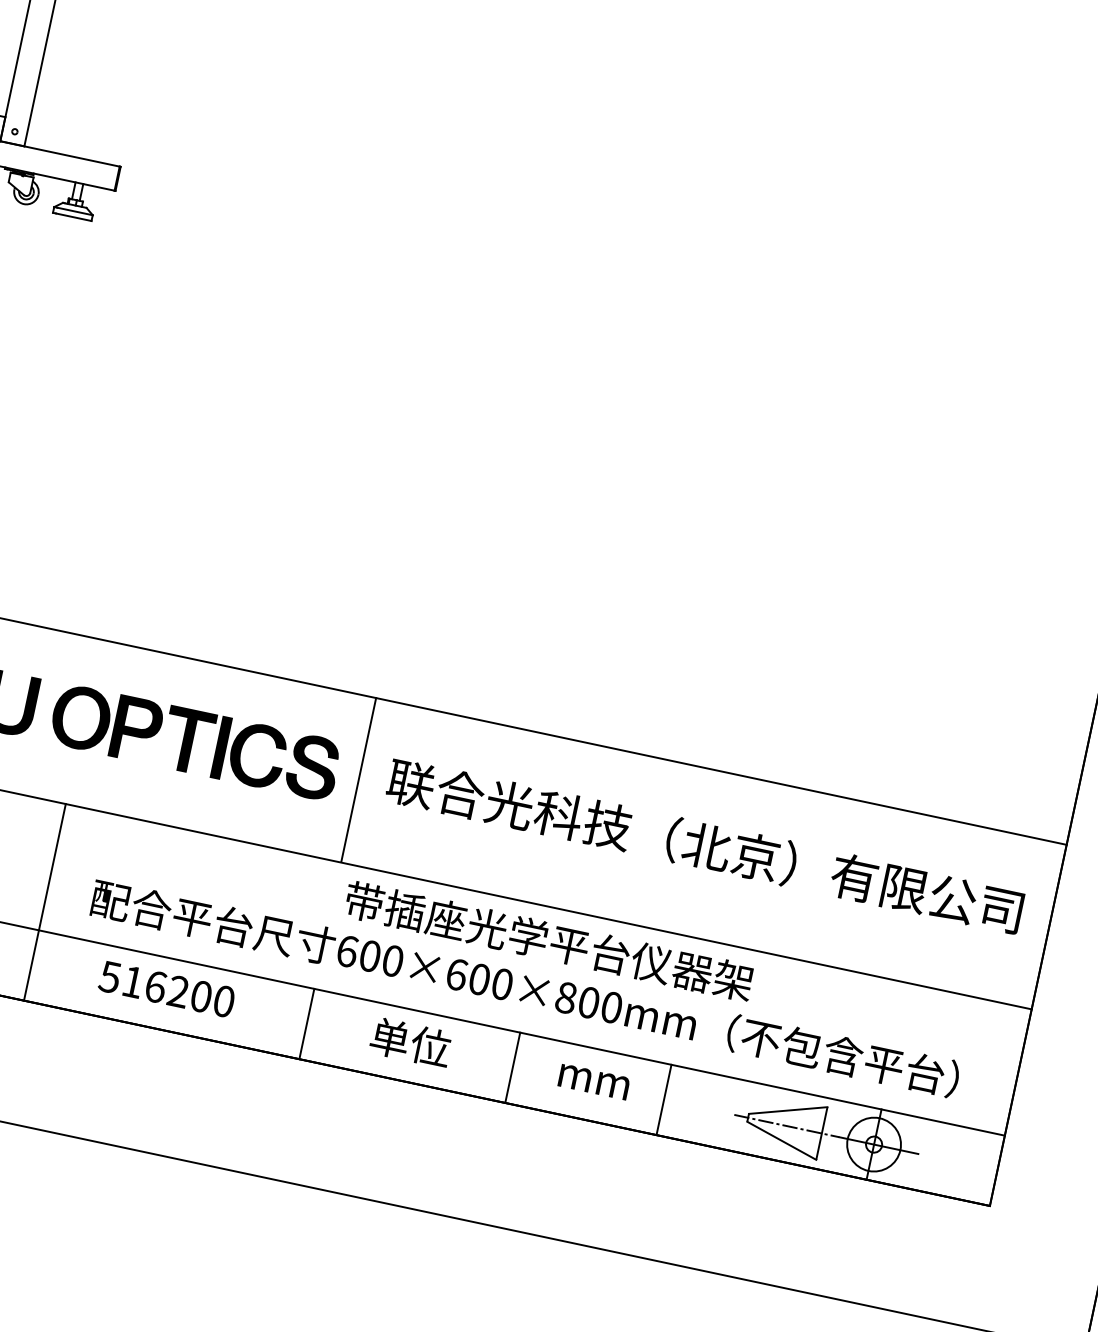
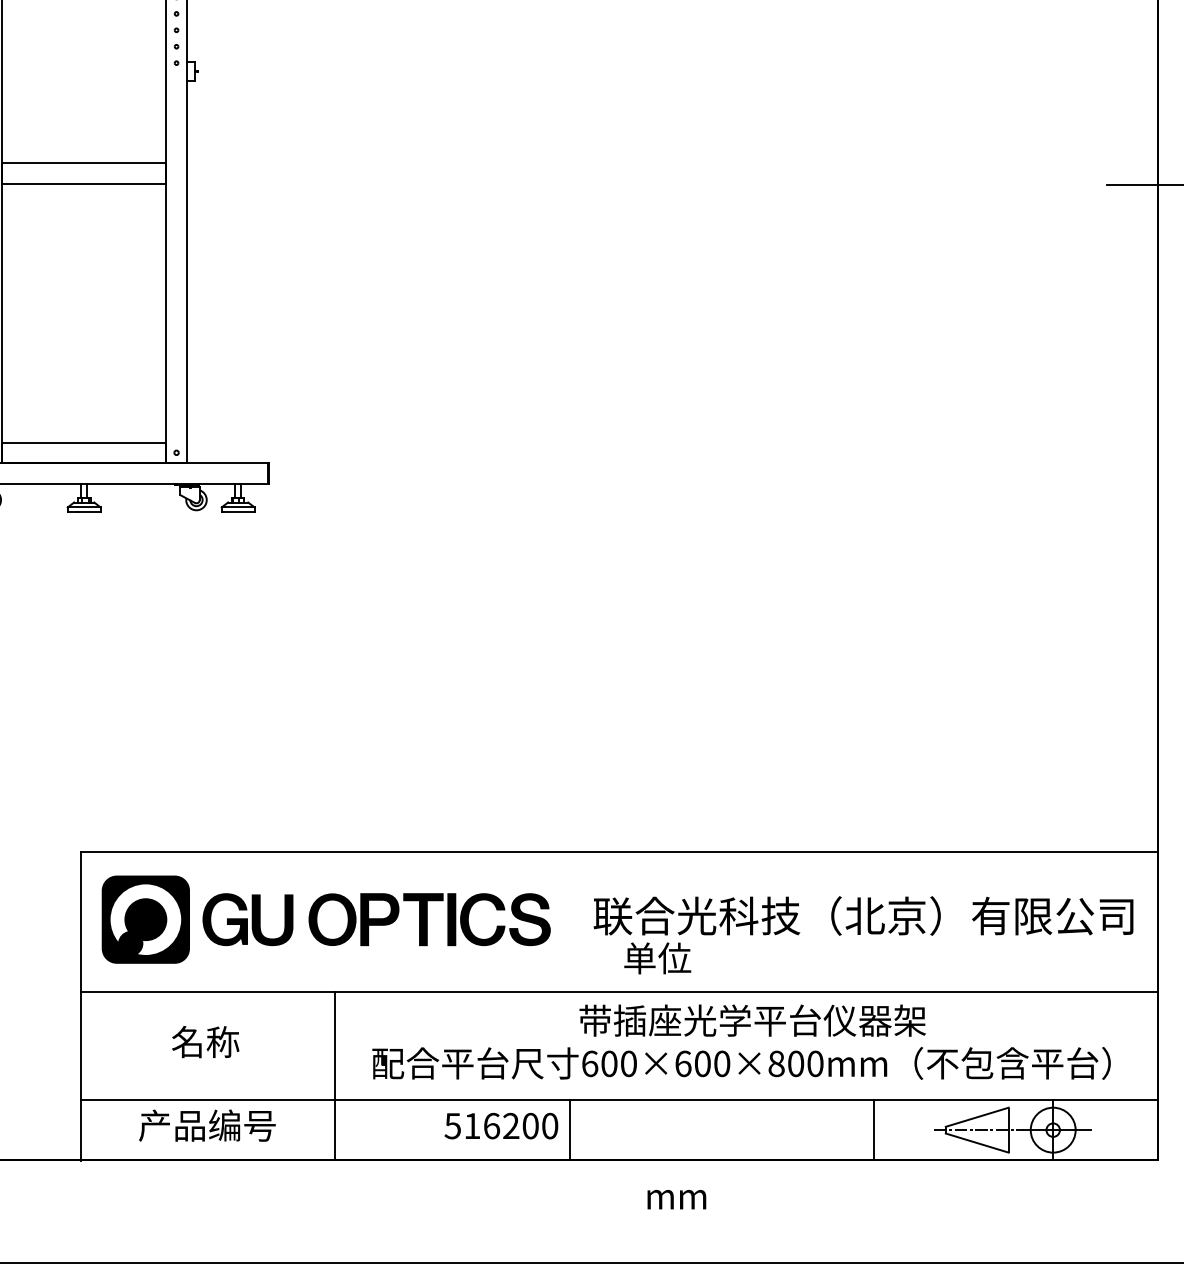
line: (358, 779) -> (569, 921), removed
text: (167, 988) -> (501, 1125), moved
text: (410, 1042) -> (657, 958), moved
line: (513, 1068) -> (745, 1130), removed
text: (593, 1081) -> (676, 1199), moved

